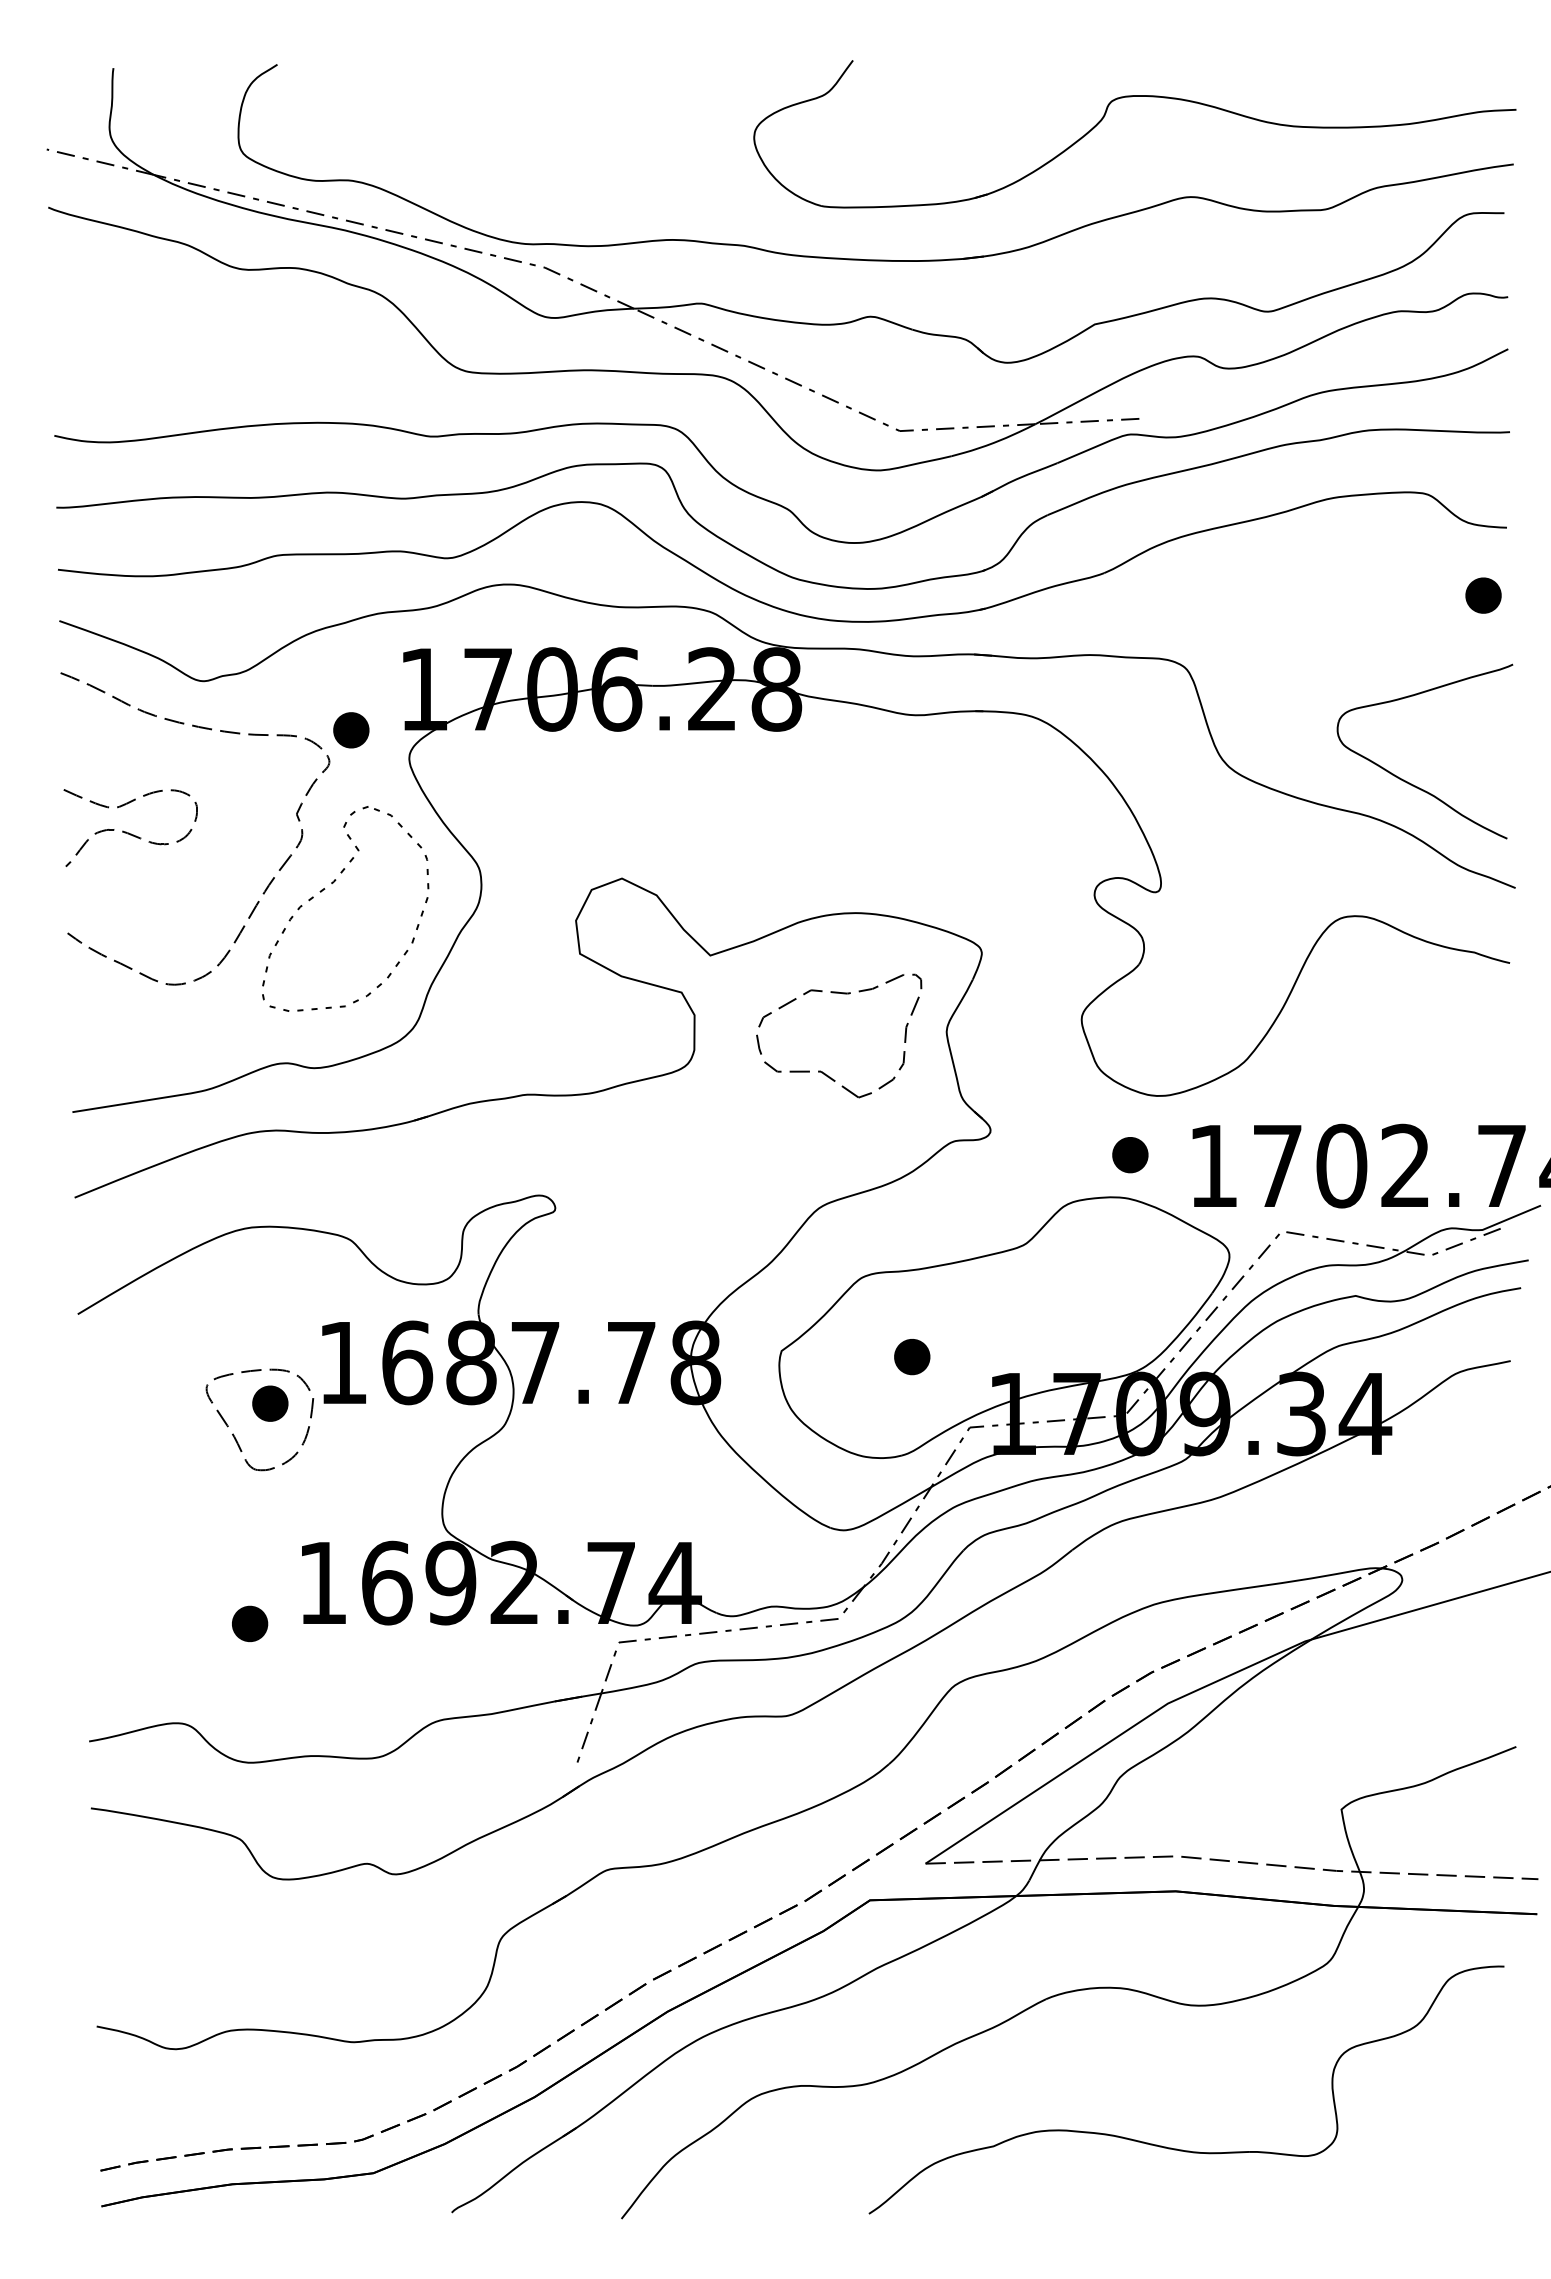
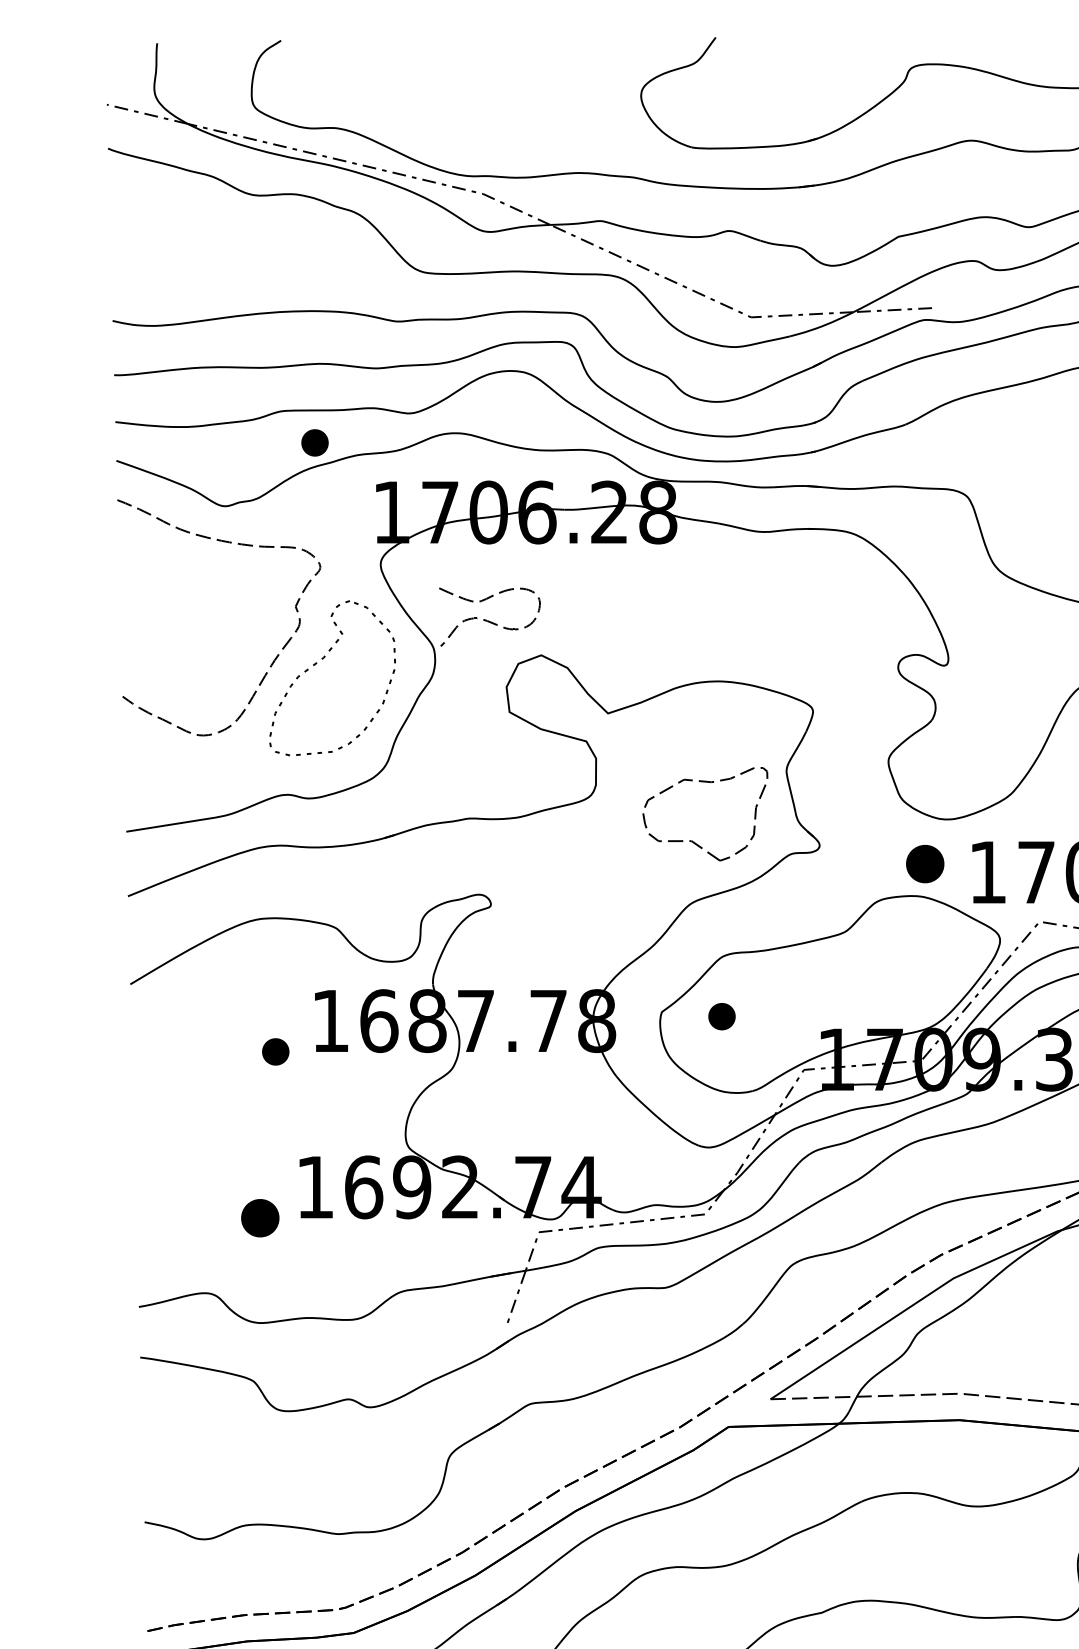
part: (351, 730) -> (315, 443), moved
curve: (128, 832) -> (488, 620), moved
part: (822, 1071) -> (692, 841), moved
part: (1130, 1155) -> (925, 864), size x1.4
part: (912, 1357) -> (722, 1017), moved
part: (235, 1436) -> (249, 1076), removed
part: (250, 1623) -> (260, 1217), size x1.4

